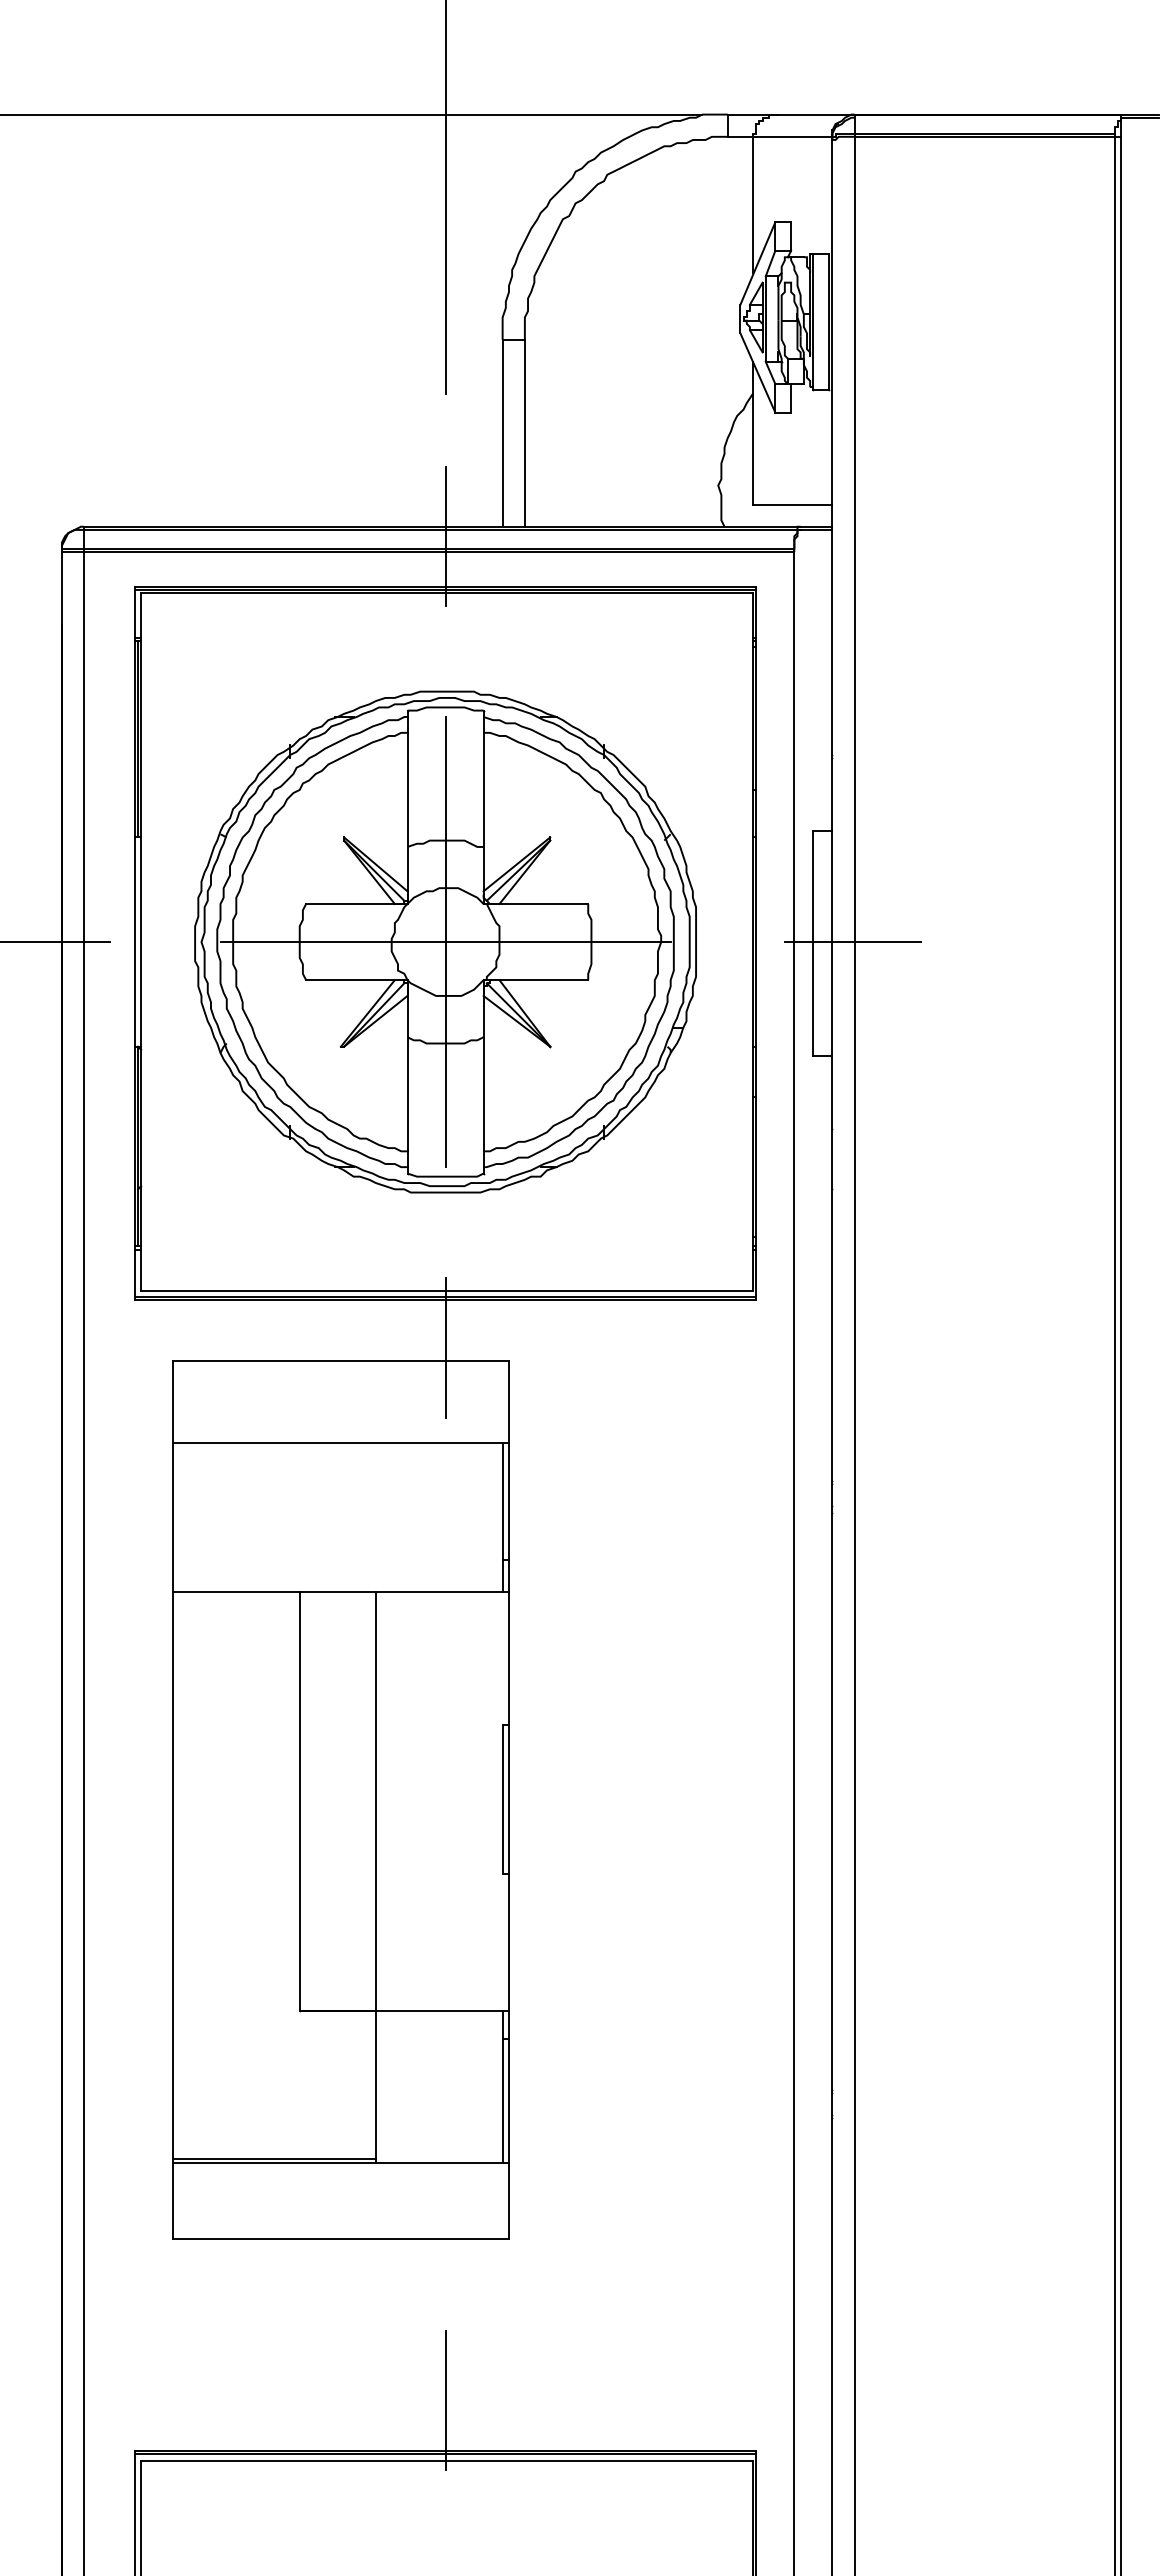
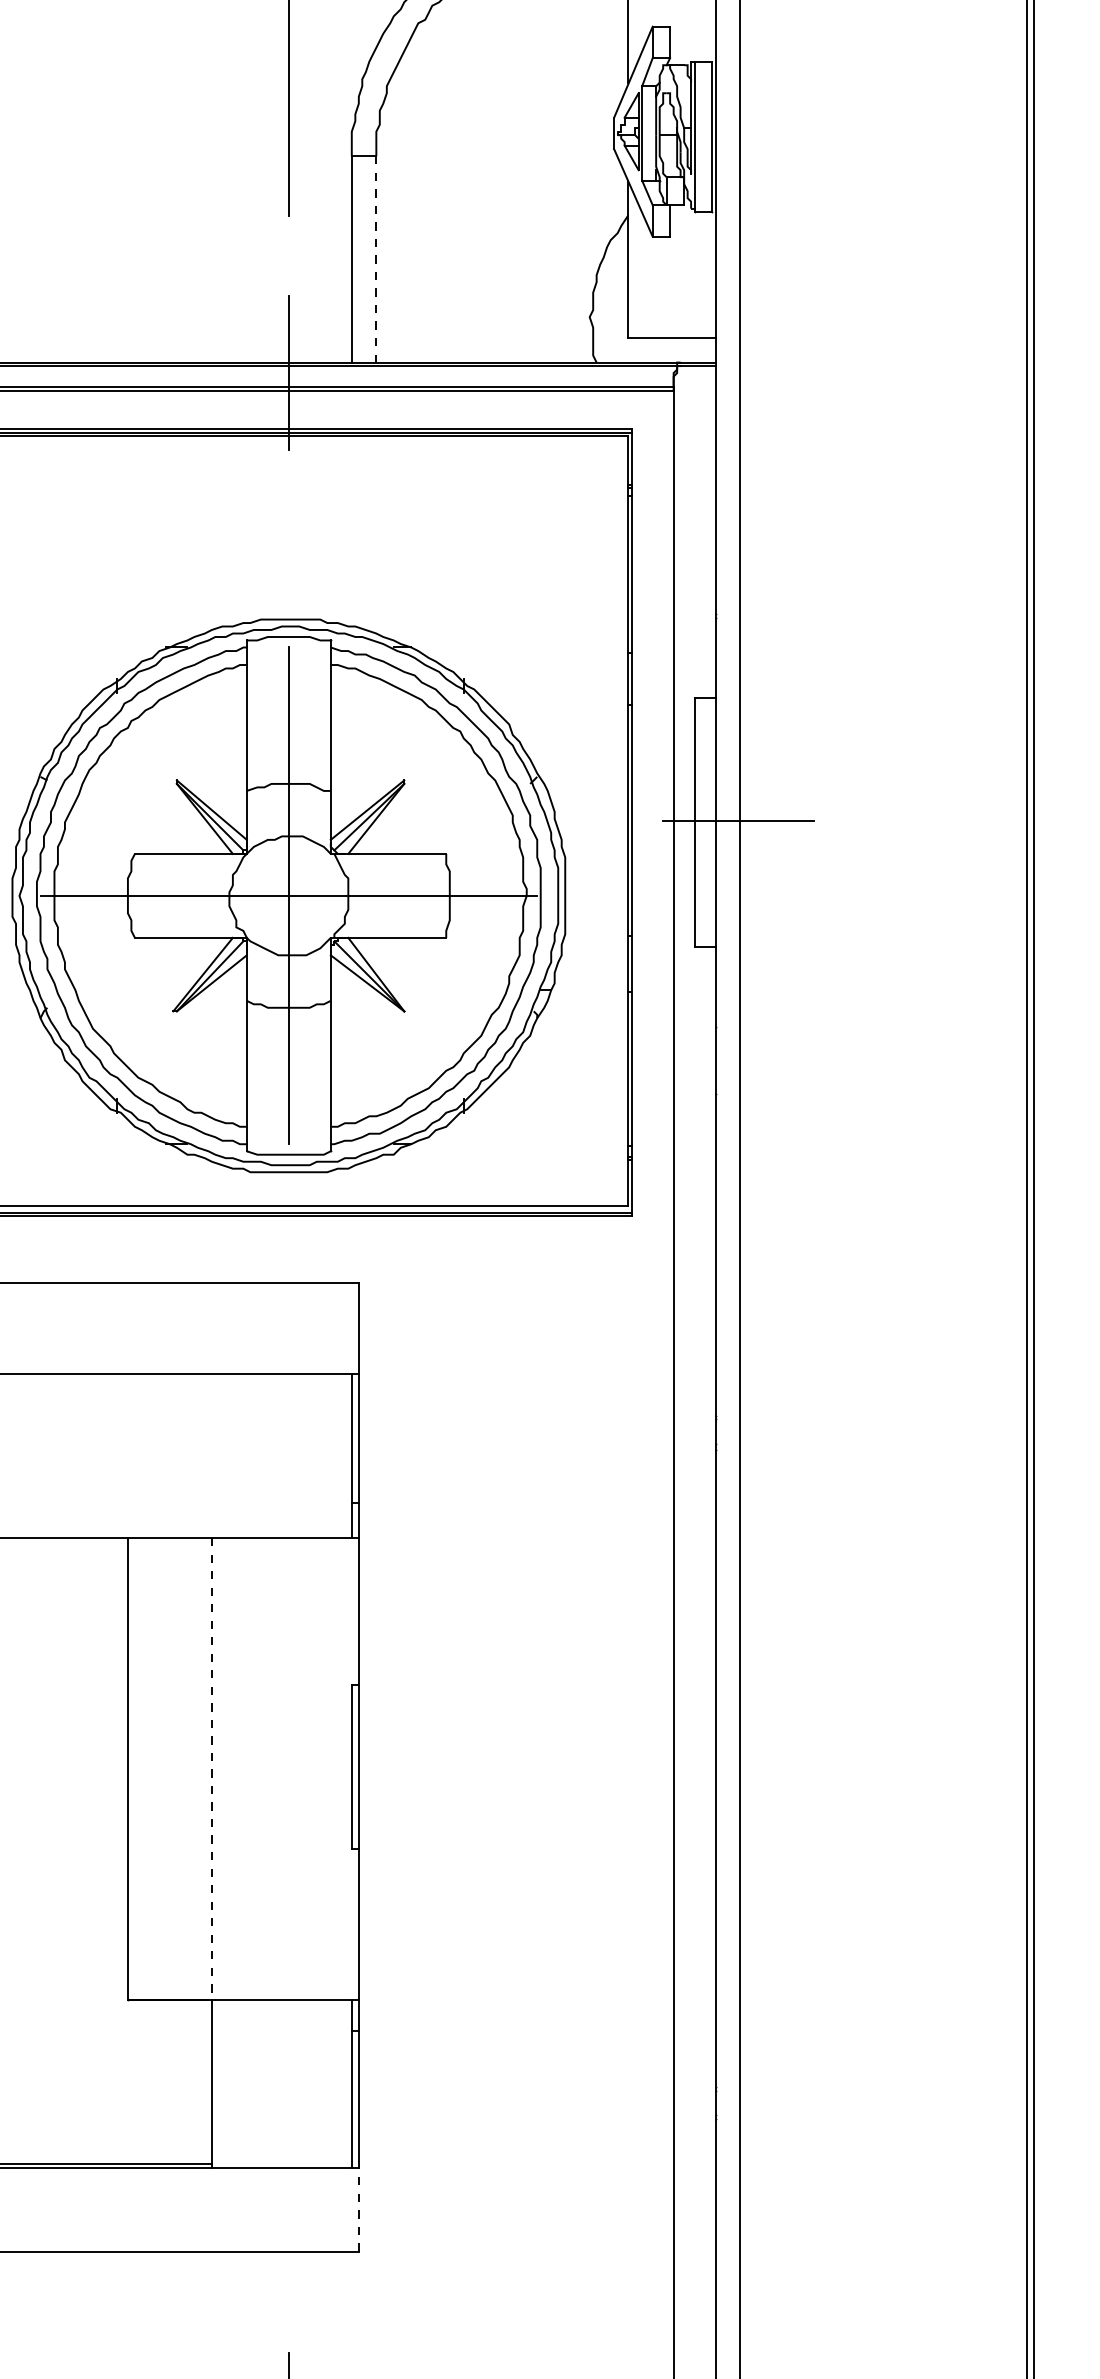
line: (524, 433) -> (375, 259), solid -> dashed
part: (445, 941) -> (288, 895), moved
line: (445, 1347) -> (288, 1268), removed
line: (375, 1801) -> (211, 1769), solid -> dashed
line: (508, 2200) -> (358, 2209), solid -> dashed

